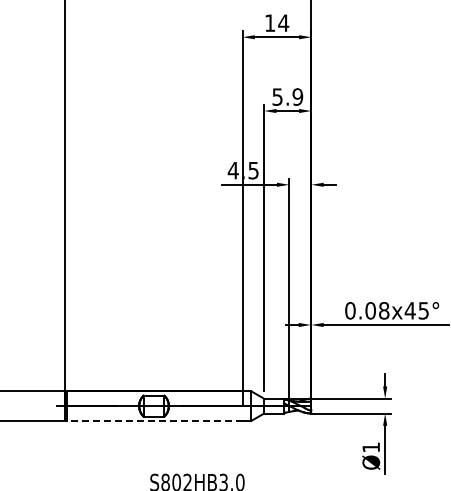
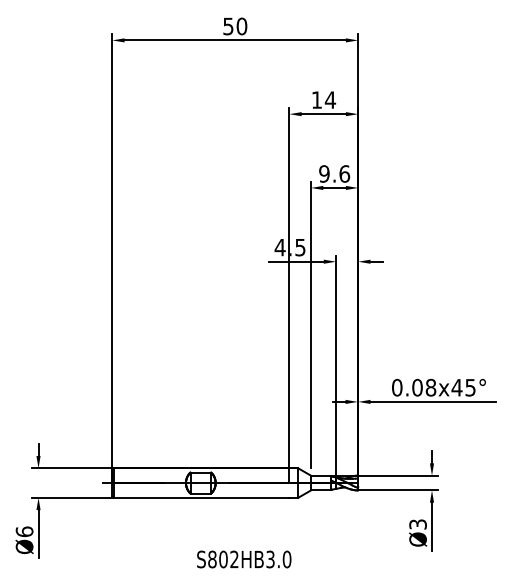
text: (287, 96) -> (334, 173), 5.9 -> 9.6
line: (154, 420) -> (201, 497), dashed -> solid
text: (370, 447) -> (417, 524), Ø1 -> Ø3

